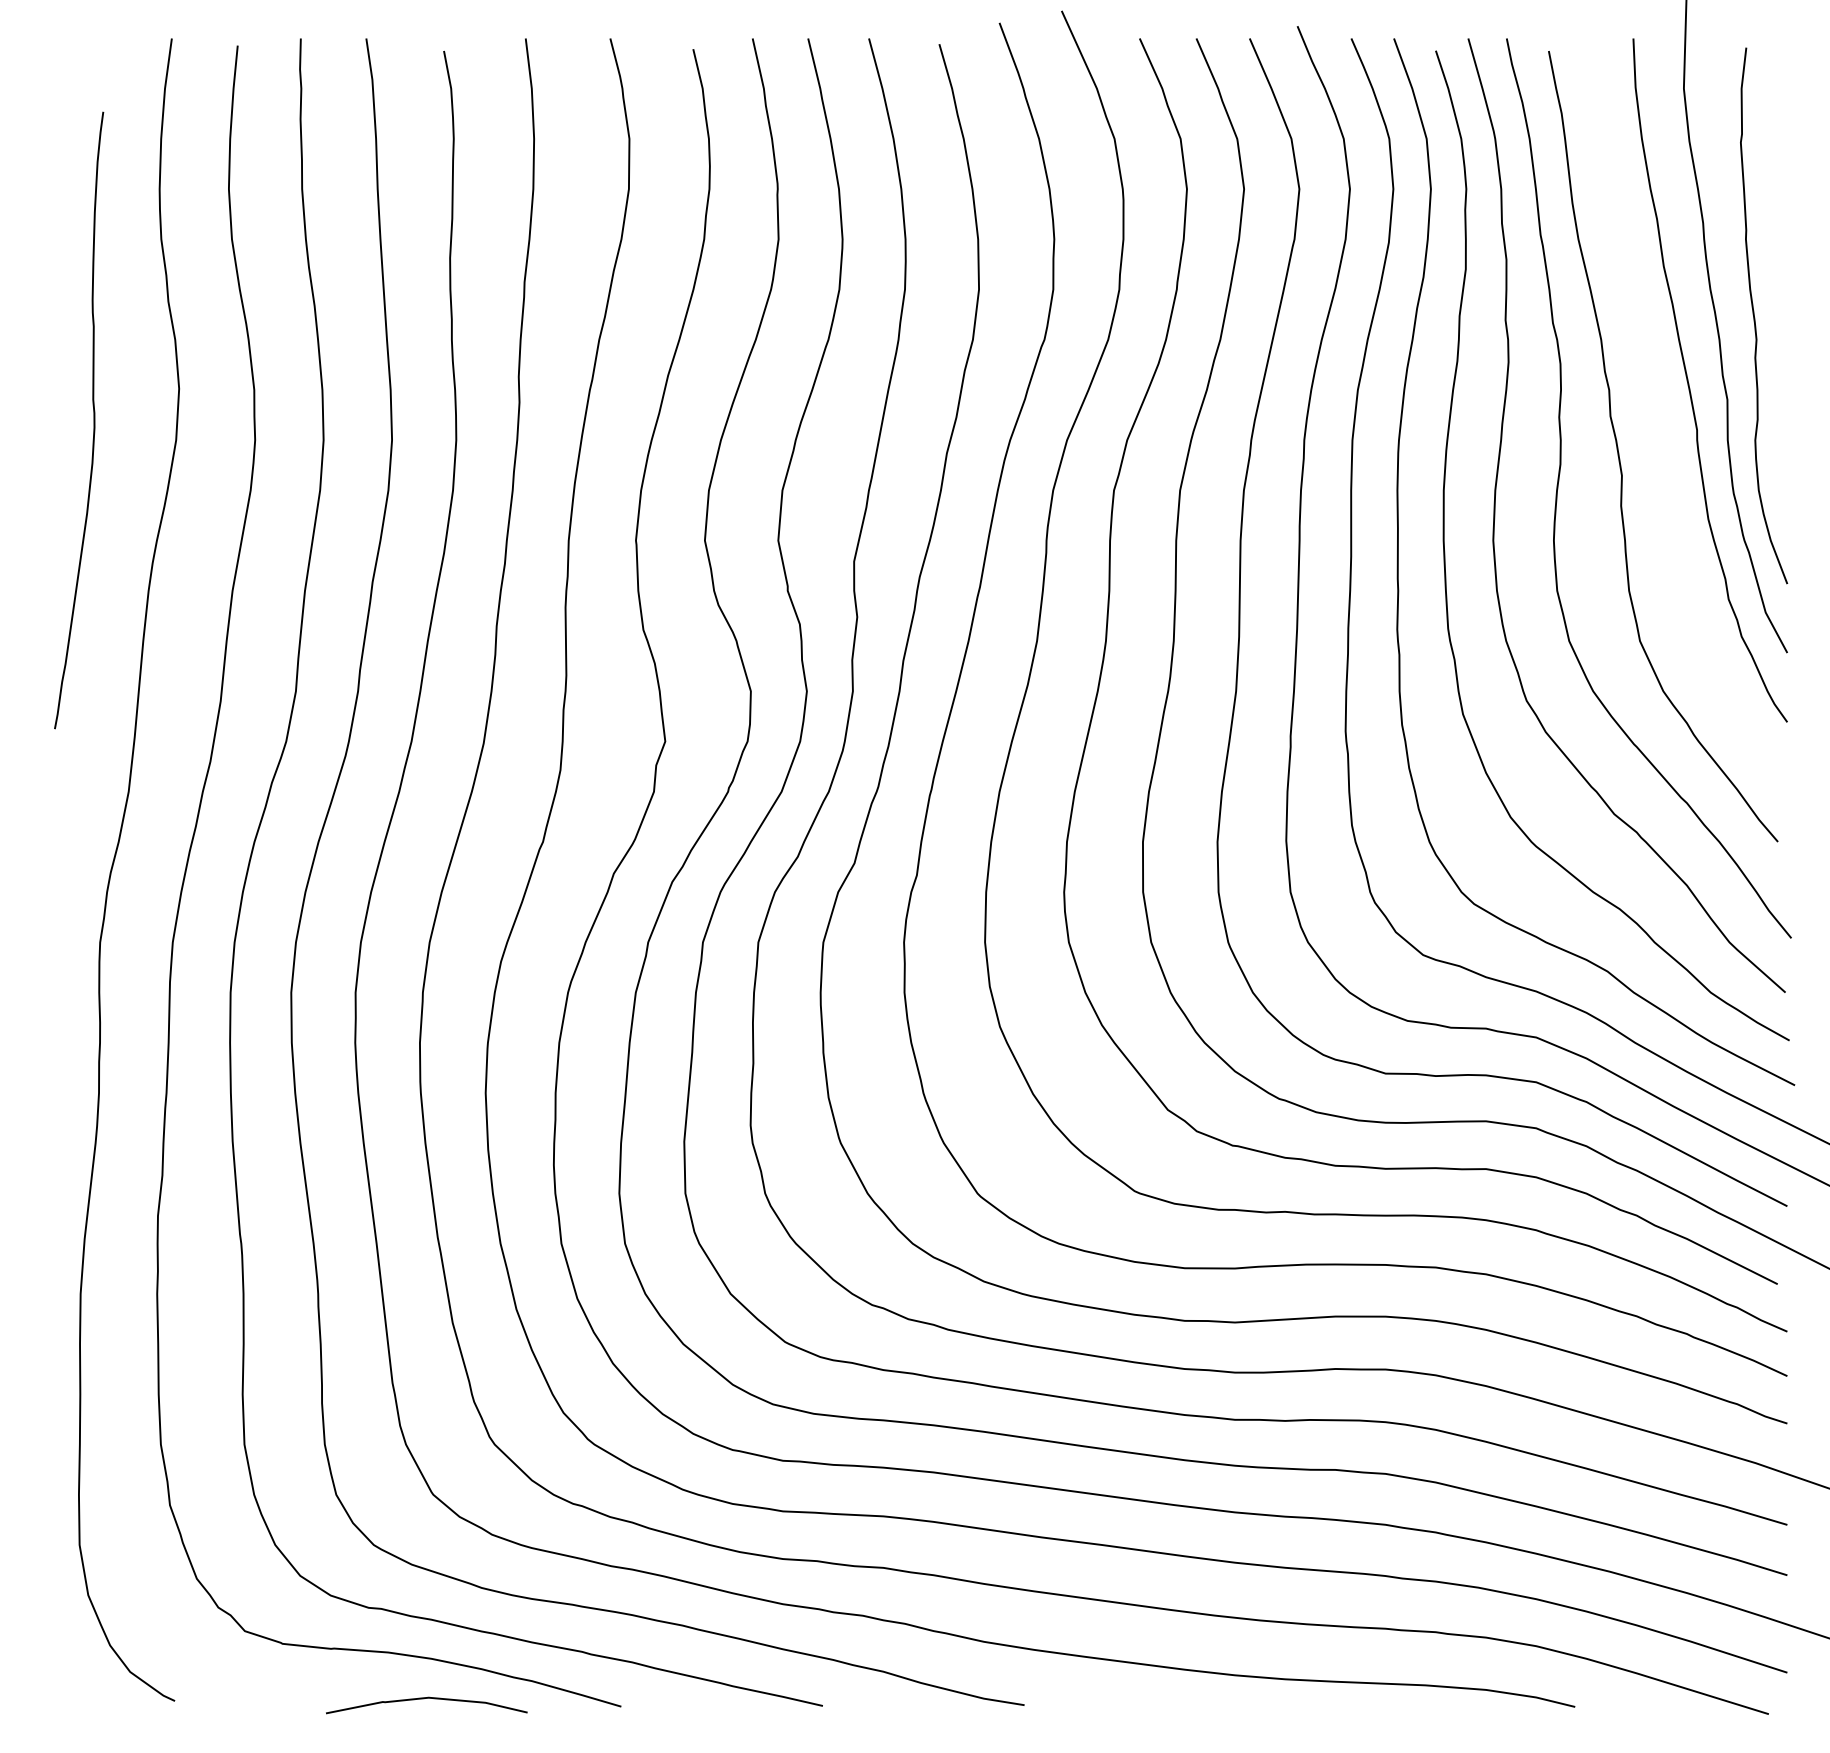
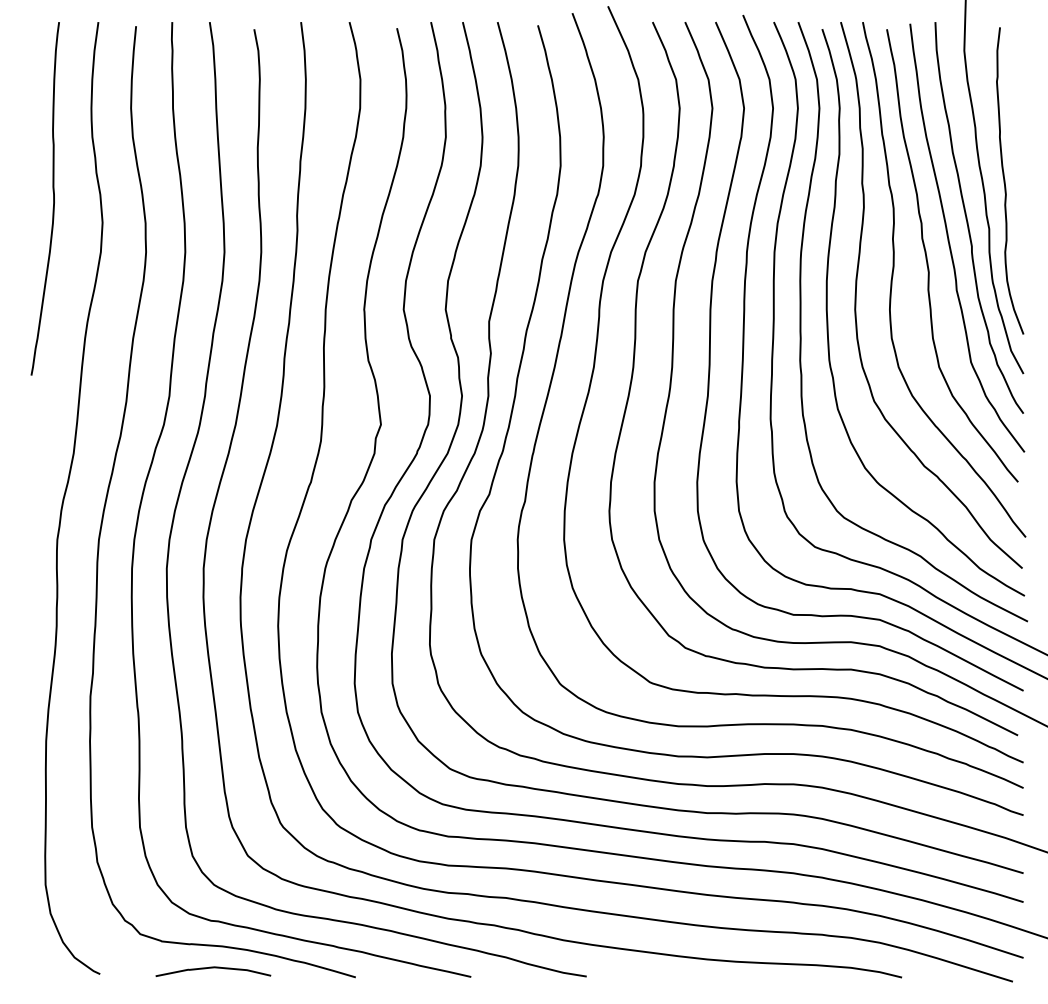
curve: (1658, 416) -> (949, 238), added
curve: (93, 419) -> (53, 198), moved
curve: (426, 1699) -> (213, 968), moved

